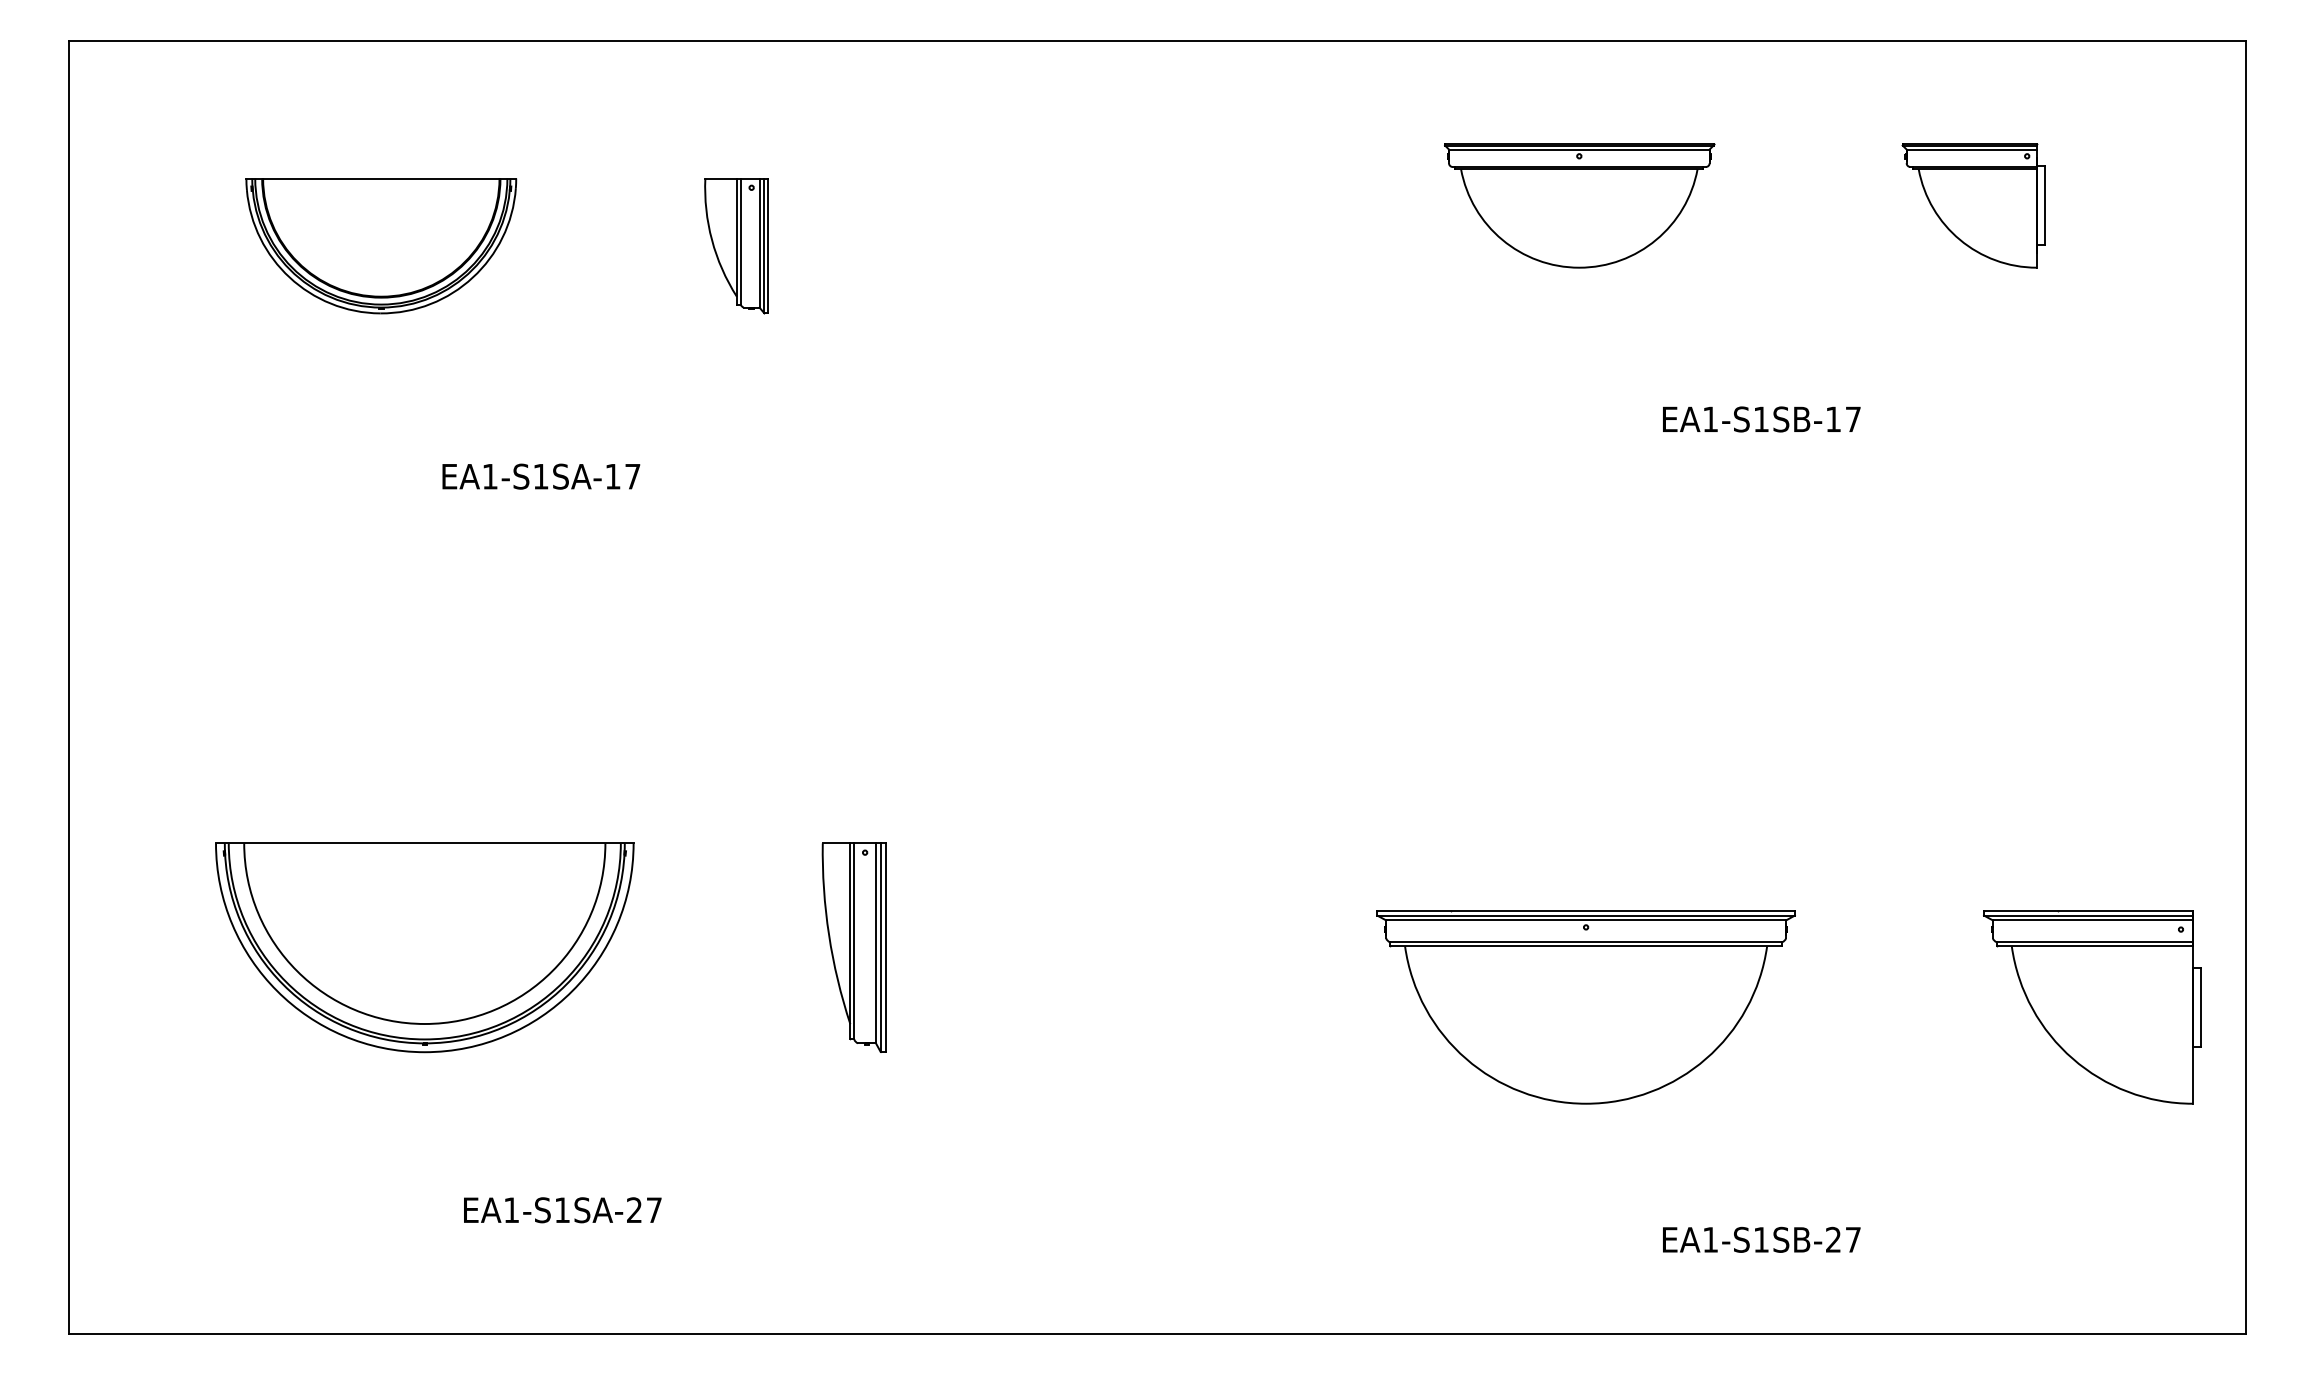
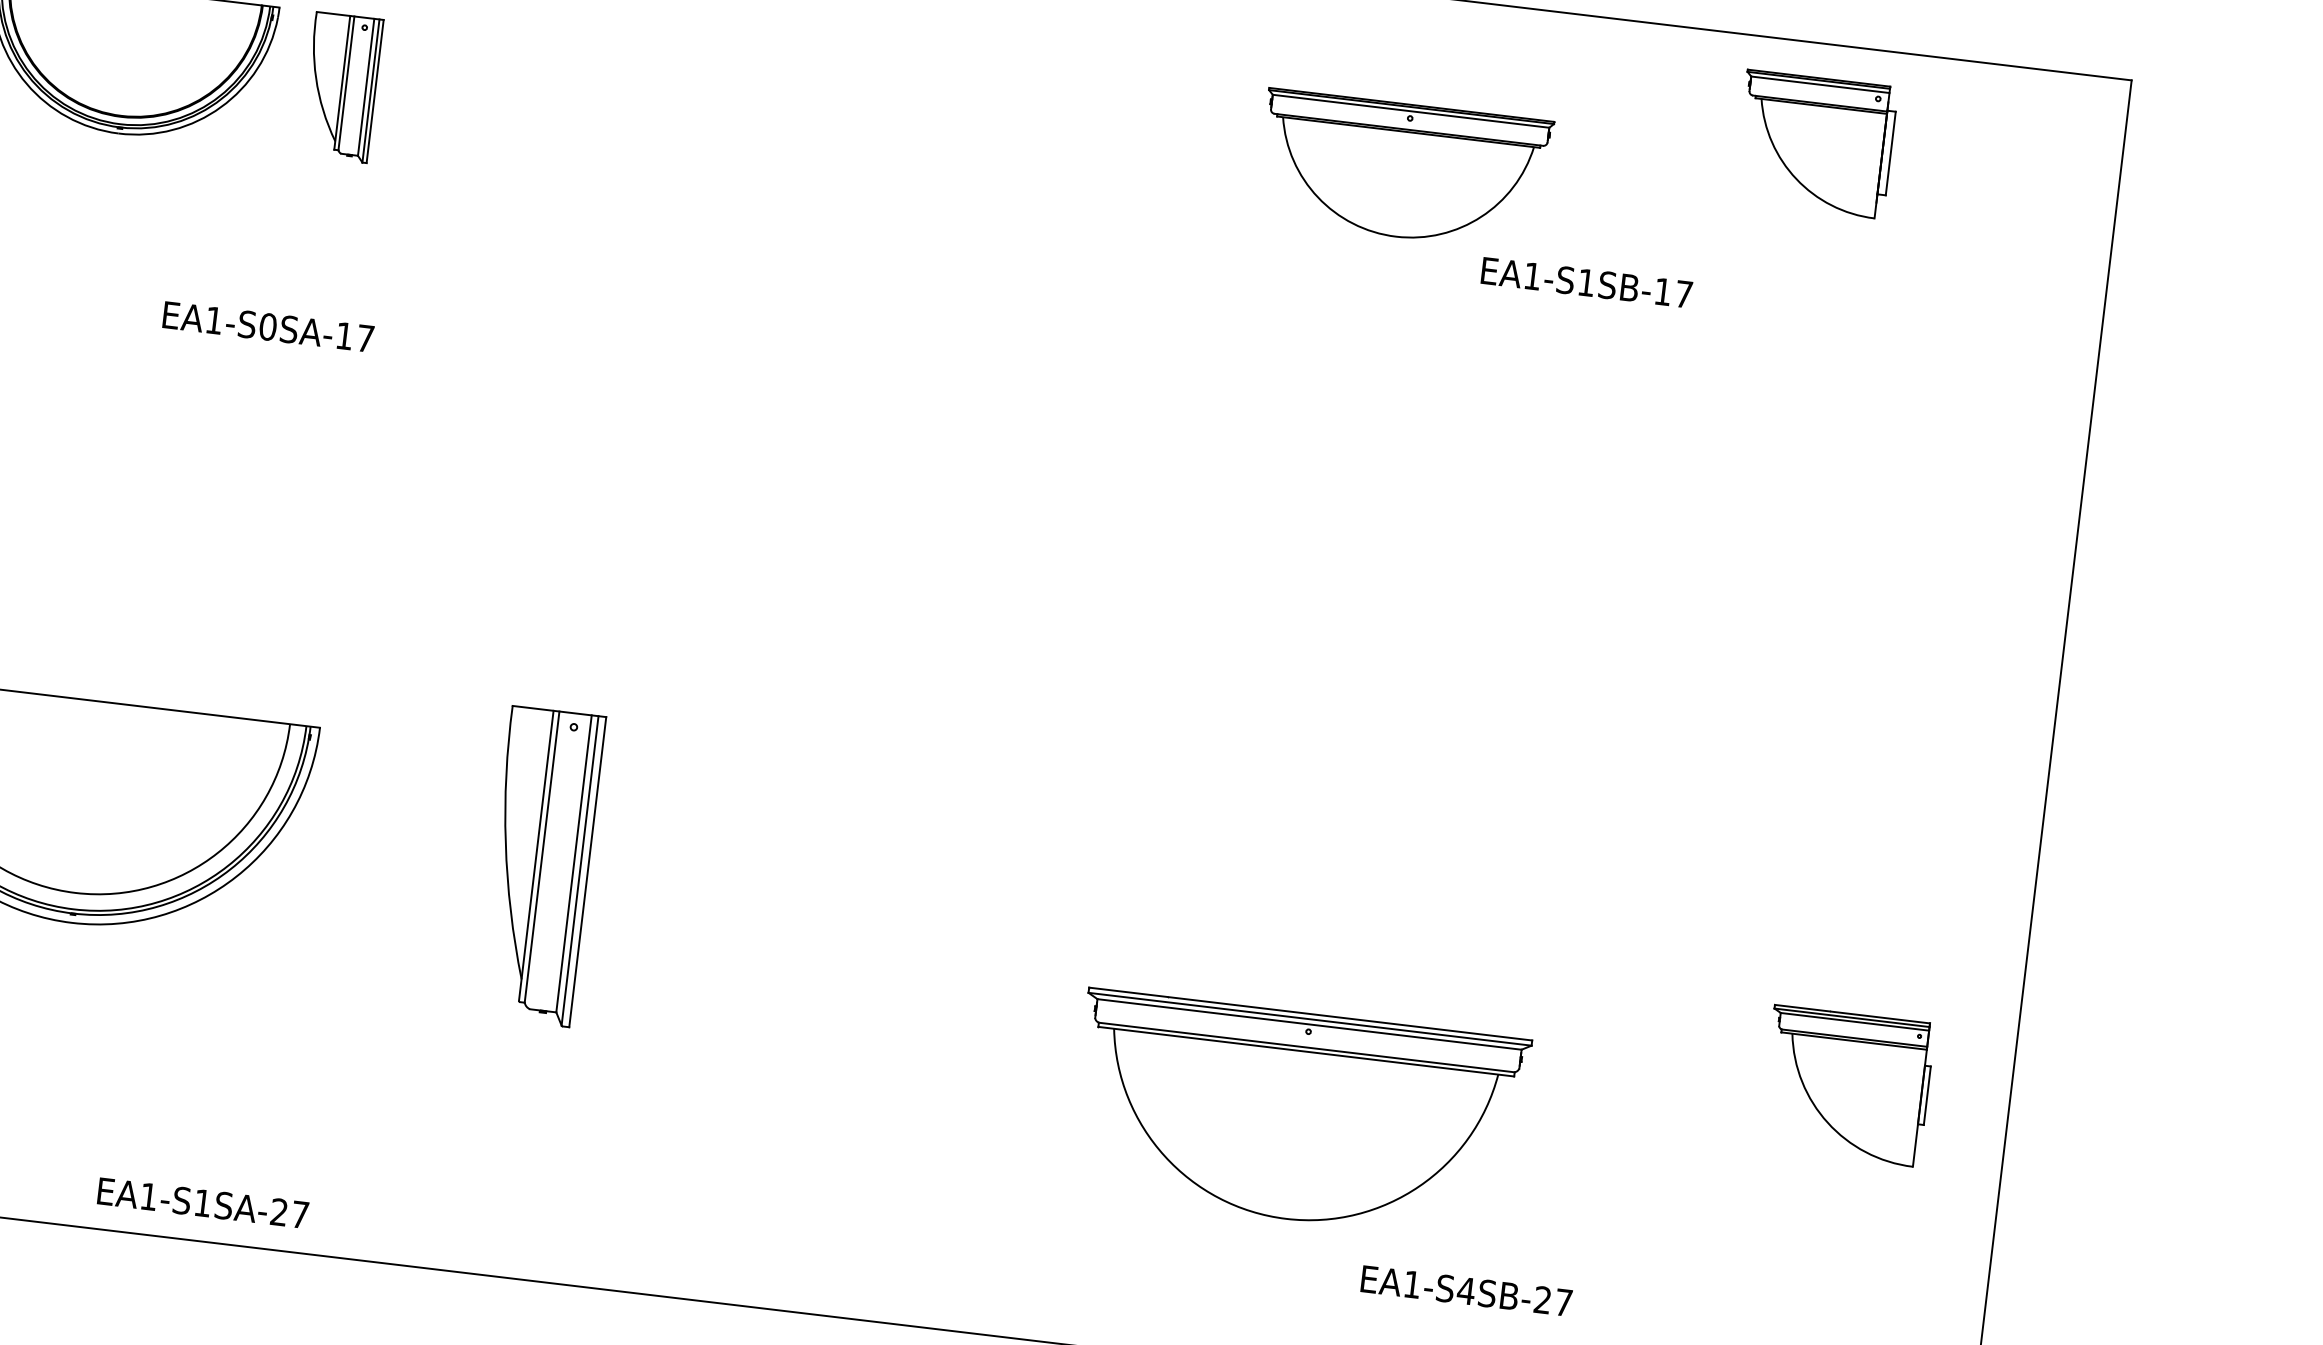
part: (1973, 205) -> (1815, 144), moved
part: (736, 246) -> (341, 88), moved
text: (1761, 419) -> (1586, 282), moved
text: (540, 476) -> (267, 326), EA1-S1SA-17 -> EA1-S0SA-17
part: (853, 947) -> (540, 866), size x1.4
part: (1585, 1007) -> (1297, 1116), moved
part: (2092, 1007) -> (1846, 1086), size x0.7
text: (562, 1210) -> (202, 1203), moved
text: (1761, 1239) -> (1466, 1290), EA1-S1SB-27 -> EA1-S4SB-27

